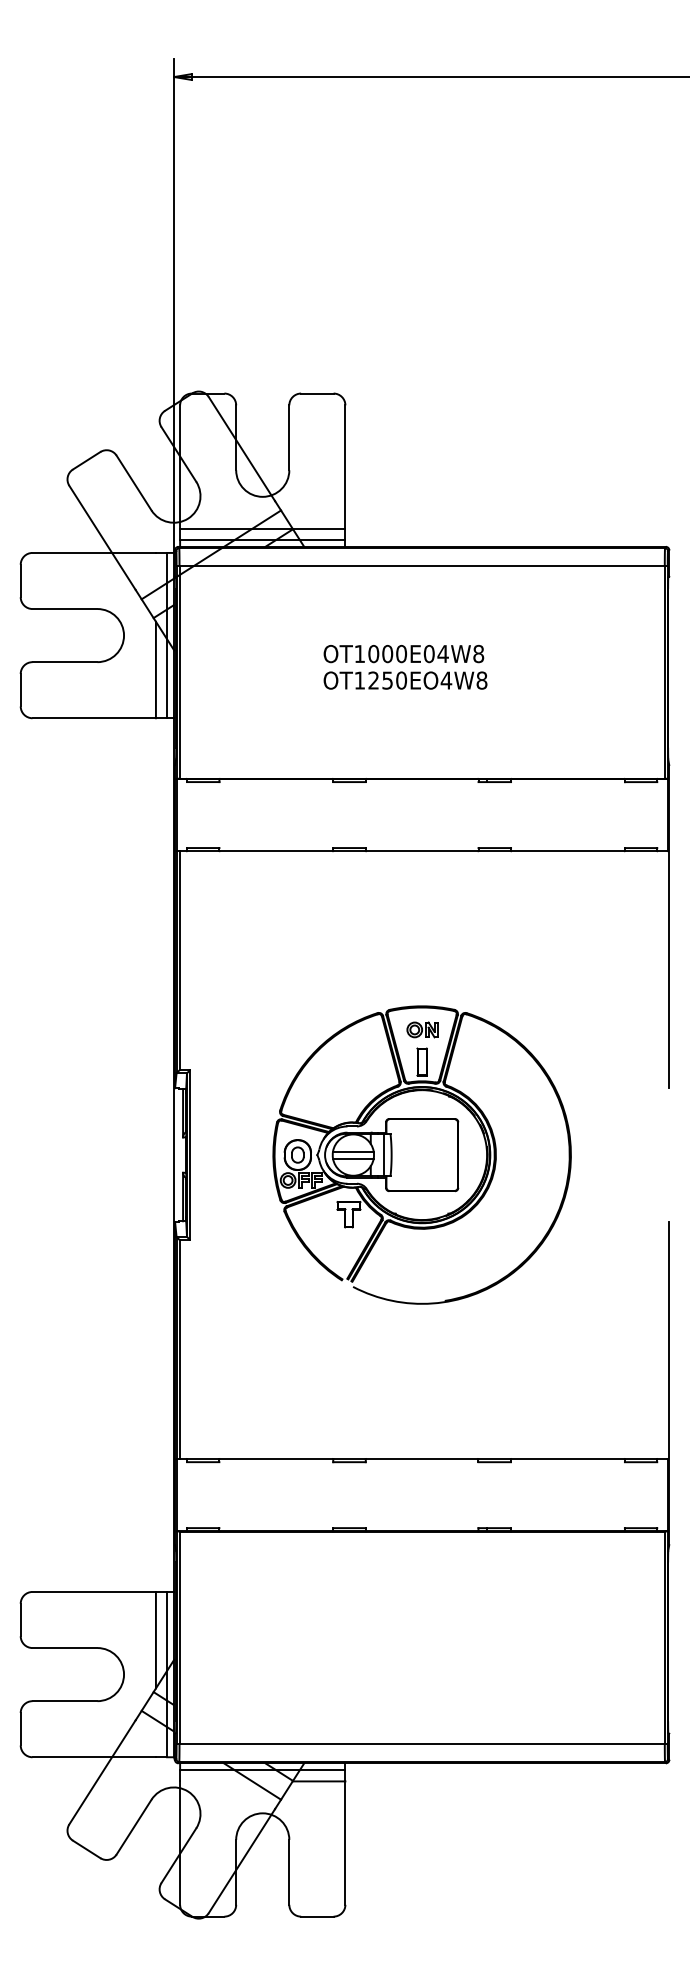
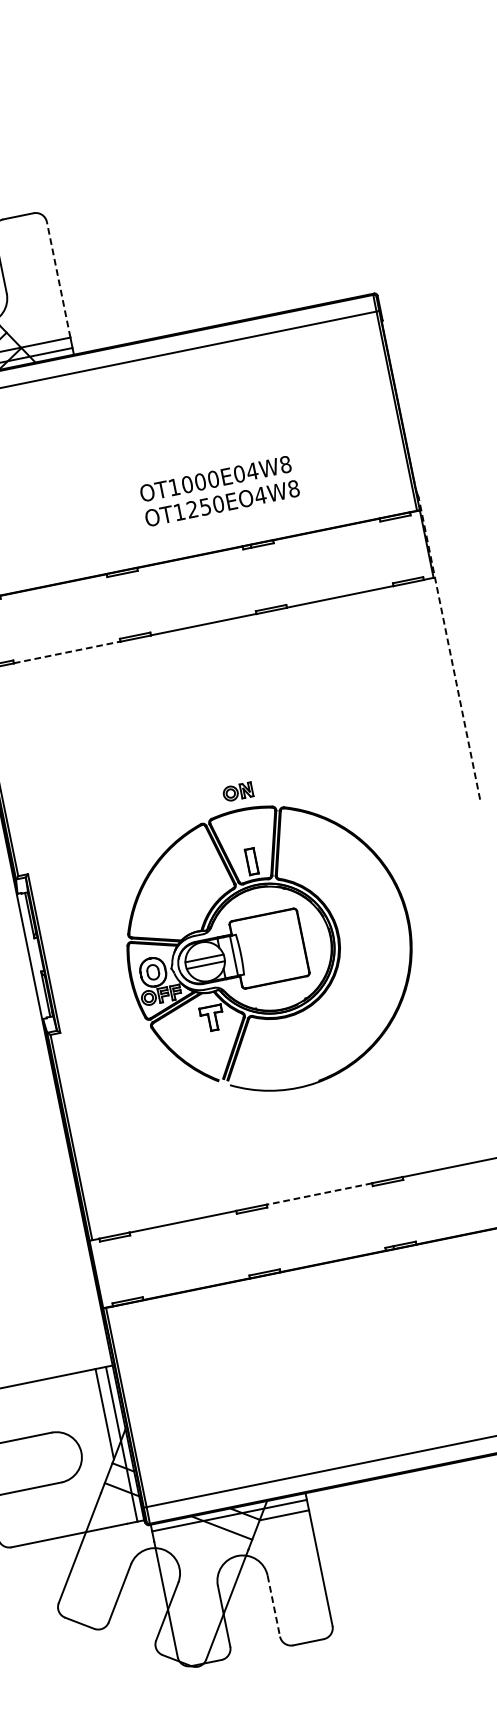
line: (345, 467) -> (58, 280), solid -> dashed
text: (405, 667) -> (219, 491), moved
line: (276, 851) -> (67, 652), solid -> dashed
line: (669, 926) -> (449, 648), solid -> dashed
part: (421, 1154) -> (268, 948), moved
line: (421, 1459) -> (318, 1194), solid -> dashed
line: (289, 1872) -> (274, 1606), solid -> dashed

